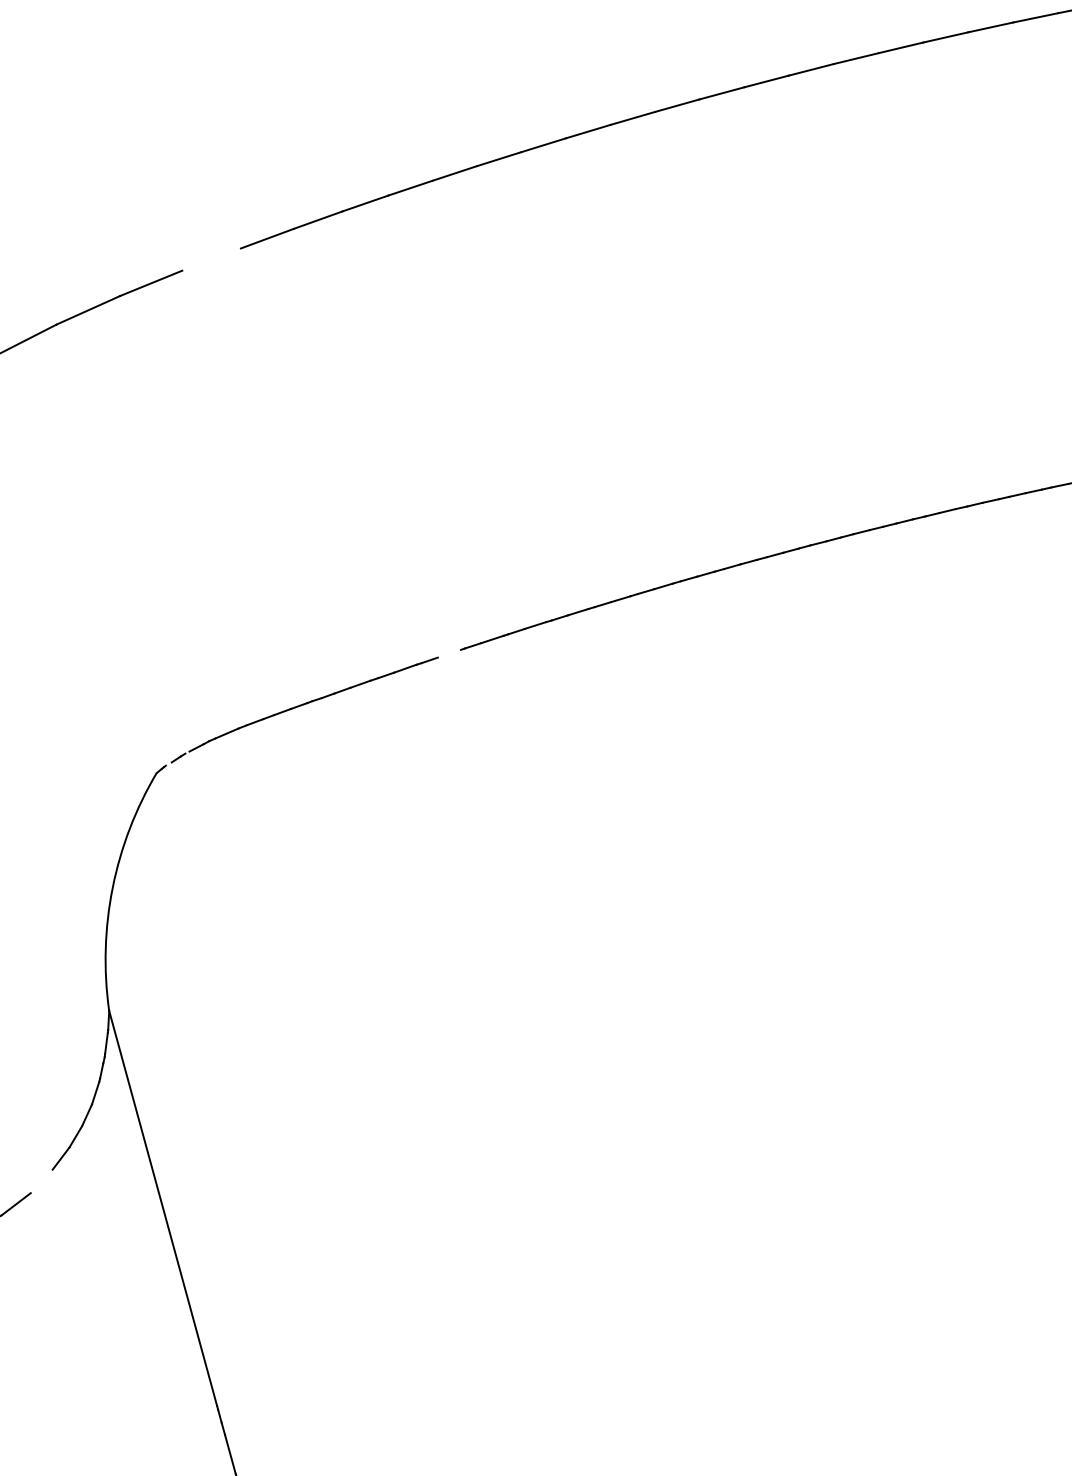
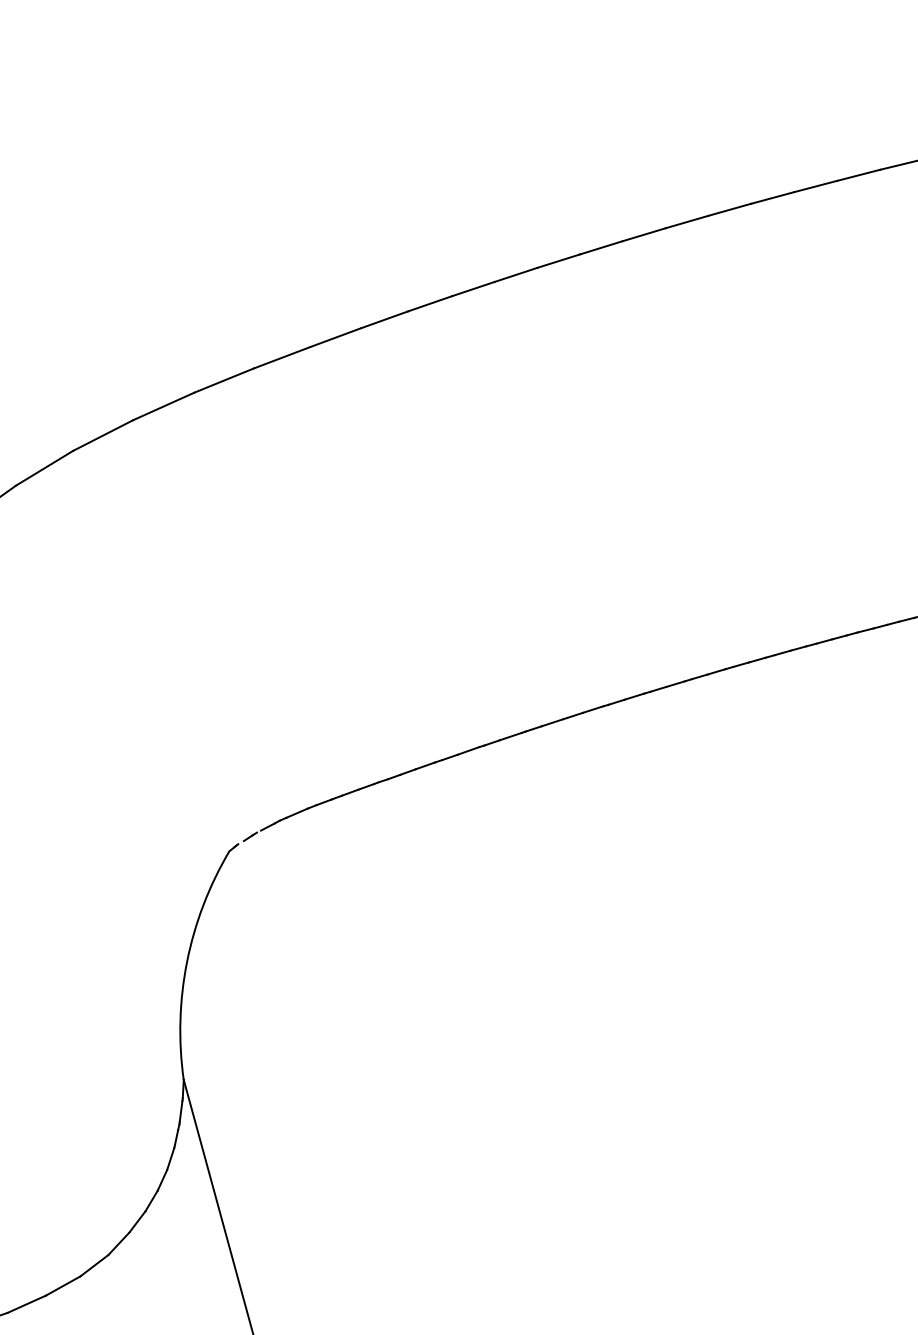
line: (211, 259) -> (282, 357), added
line: (448, 653) -> (509, 736), added
line: (41, 1181) -> (118, 1243), added

